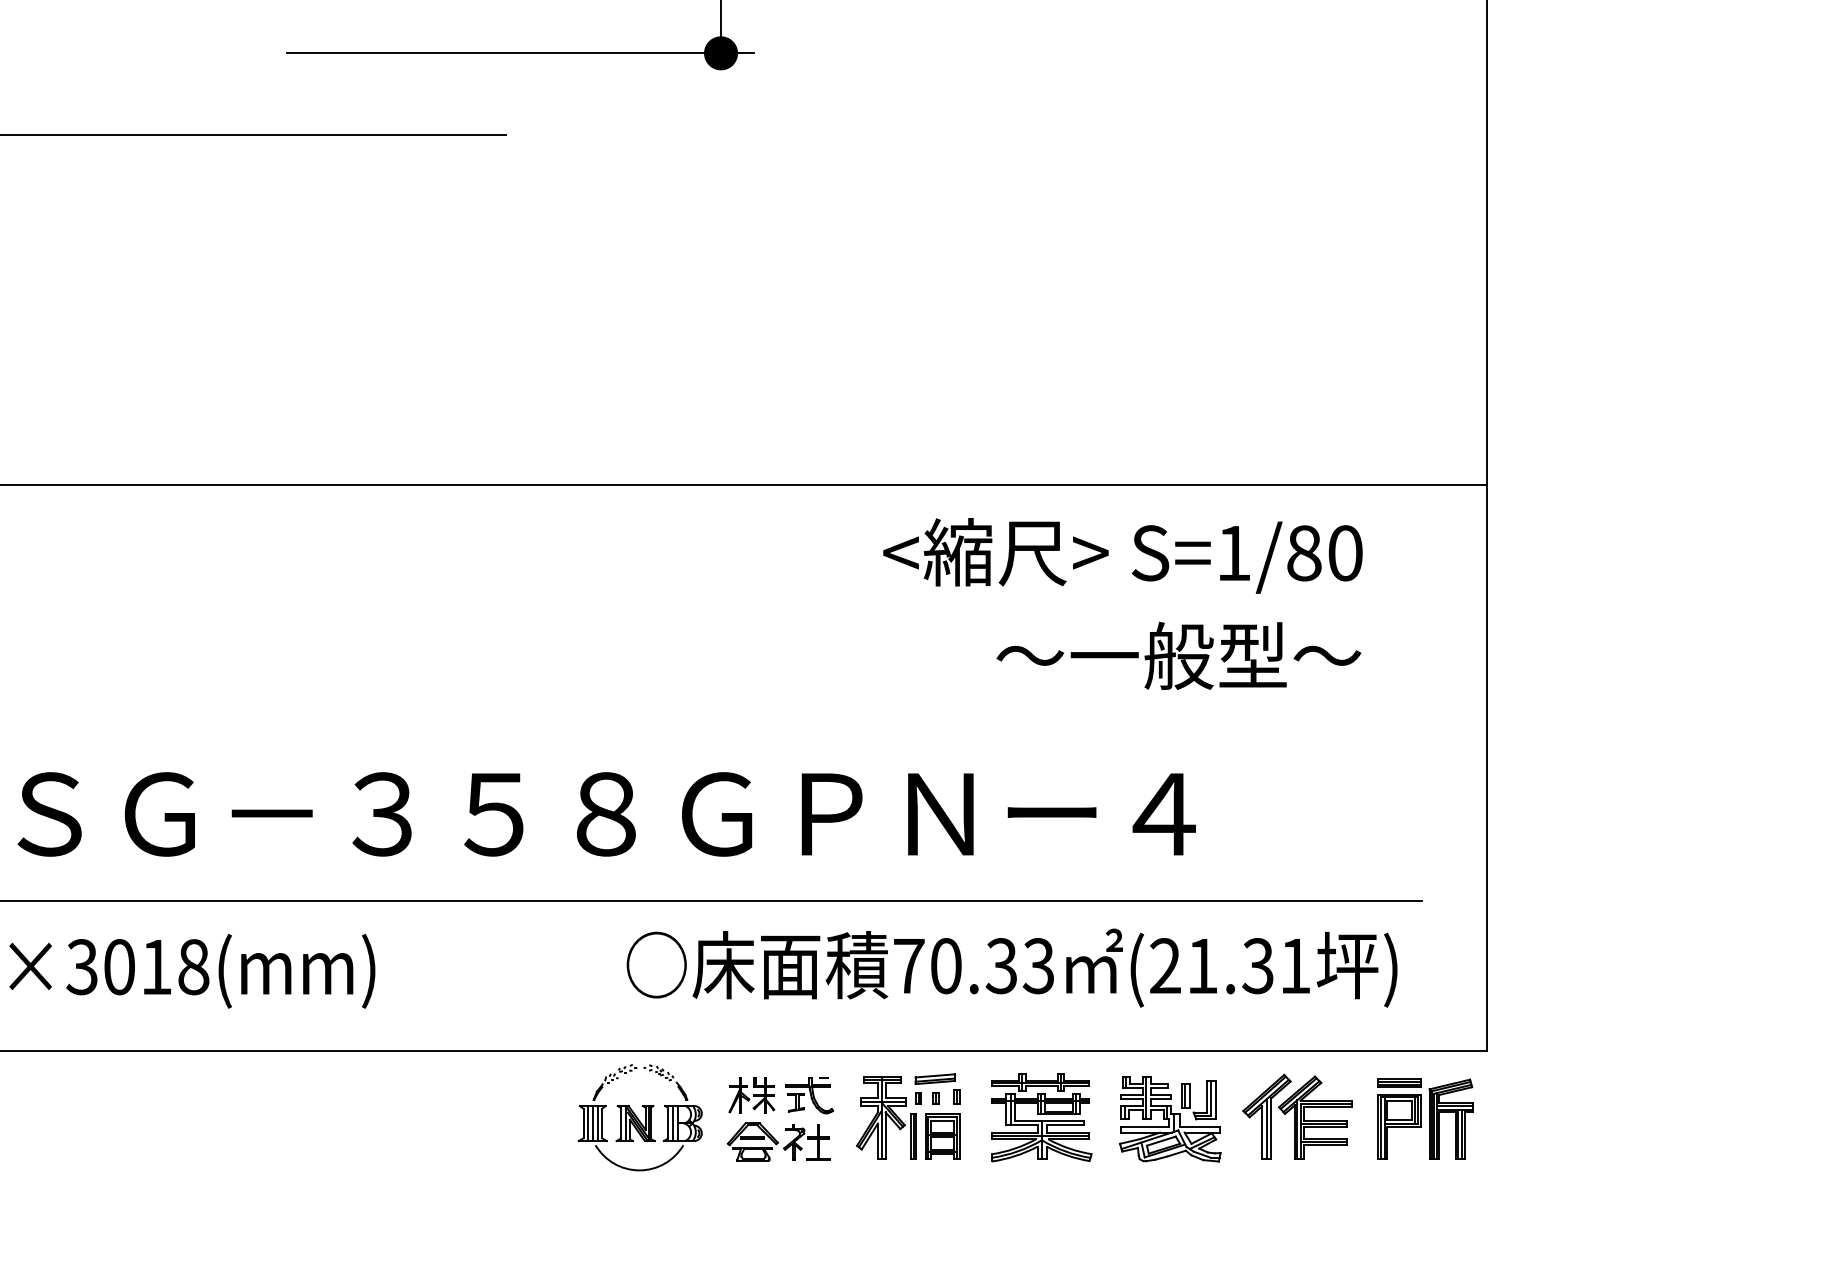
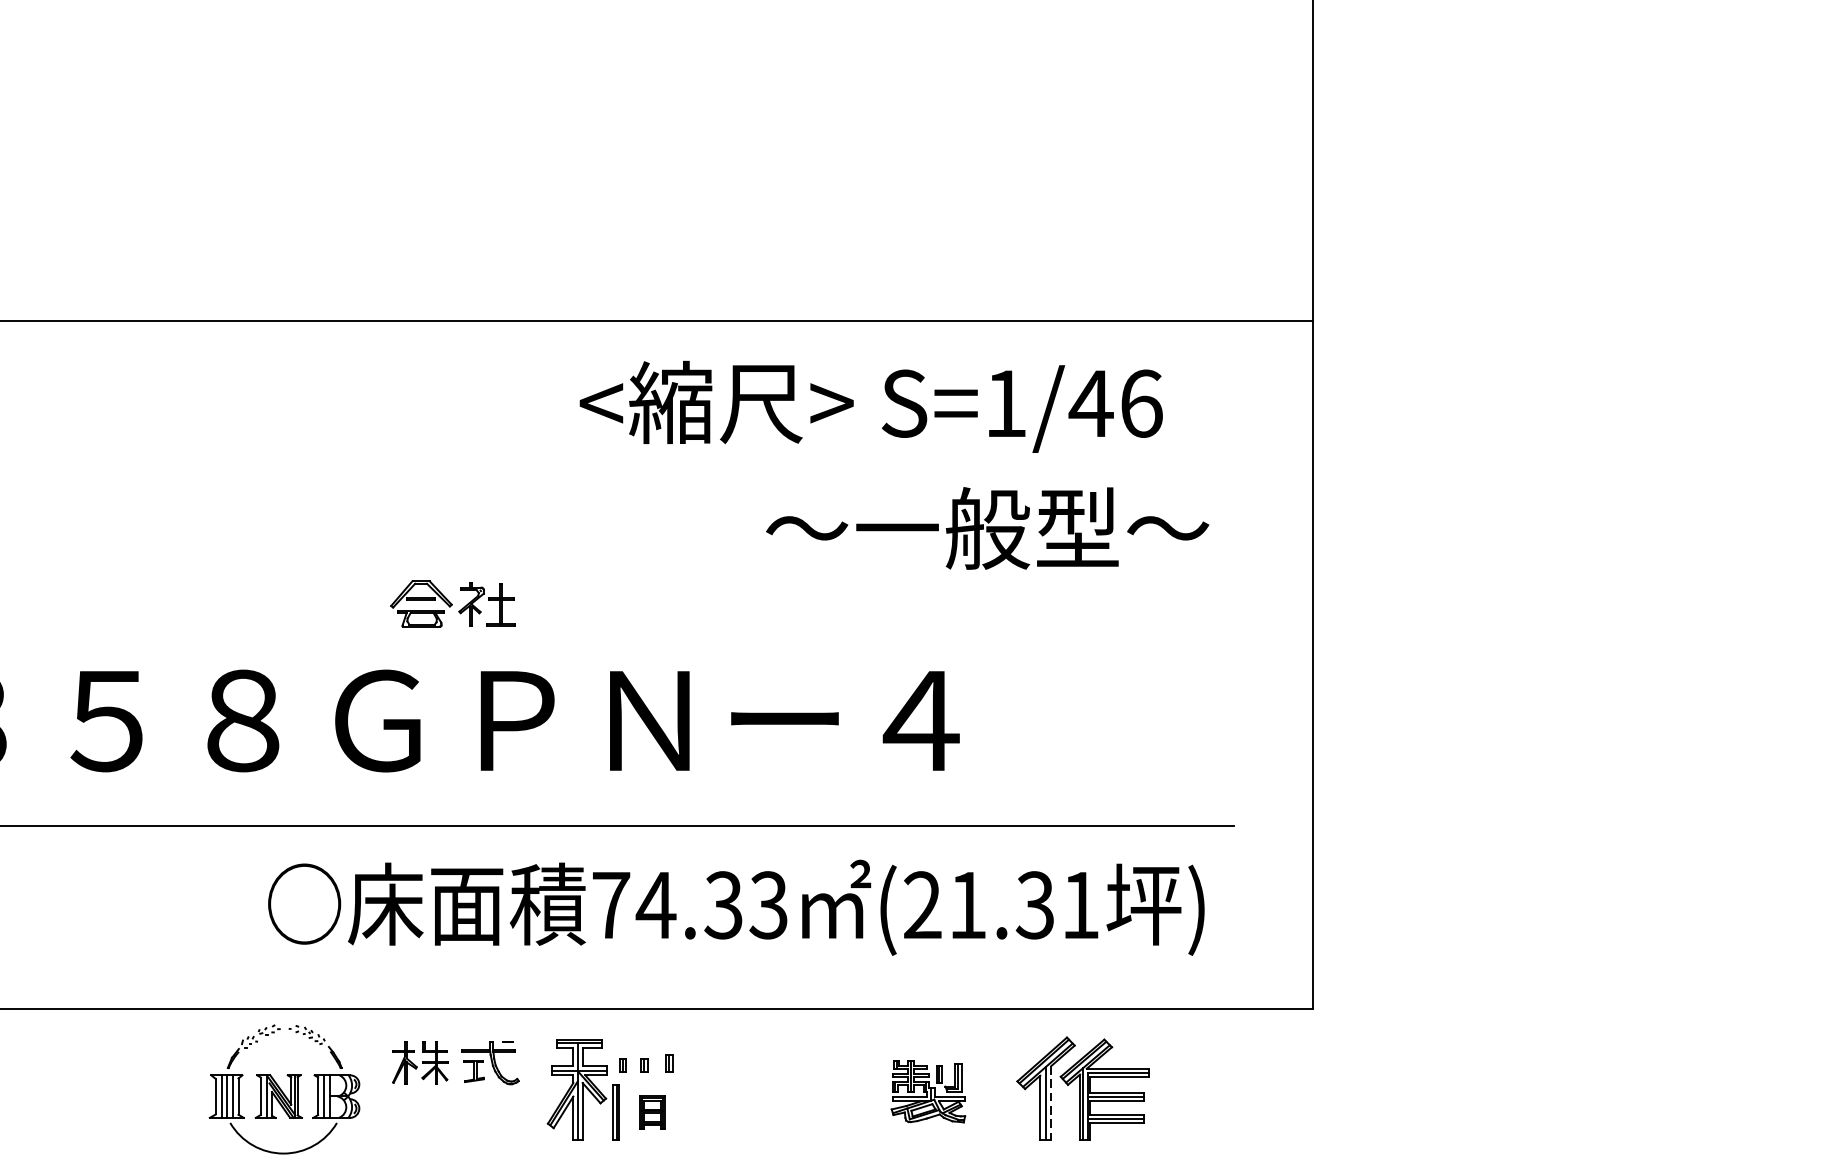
text: (1324, 553) -> (1115, 403), S=1/80 -> S=1/46
text: (1178, 655) -> (987, 527), moved
text: (945, 966) -> (655, 905), 70.33 -> 74.33
part: (934, 1078) -> (642, 1041), removed
part: (1041, 1117) -> (772, 1089), removed
part: (1425, 1118) -> (1238, 1090), removed
part: (1169, 1119) -> (927, 1091), size x0.6
line: (1271, 1128) -> (1051, 1102), solid -> dashed
part: (942, 1136) -> (651, 1112), size x0.6
part: (778, 1141) -> (452, 603), moved

